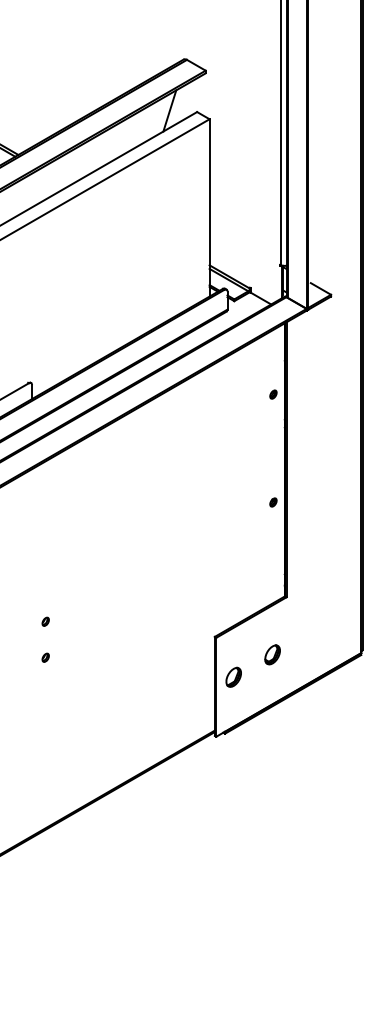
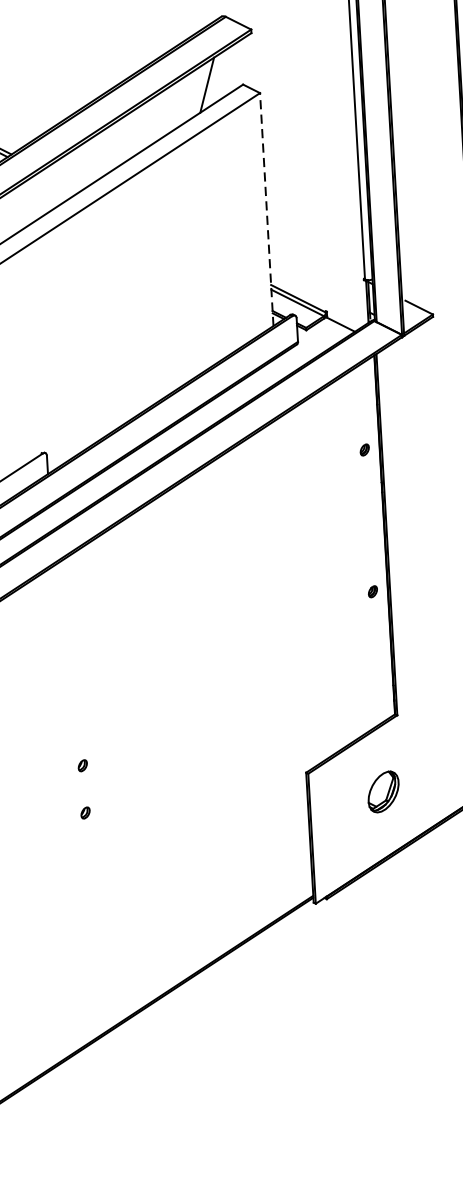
line: (209, 207) -> (266, 209), solid -> dashed
part: (272, 654) -> (383, 791), size x1.6
part: (233, 676) -> (333, 823), removed

